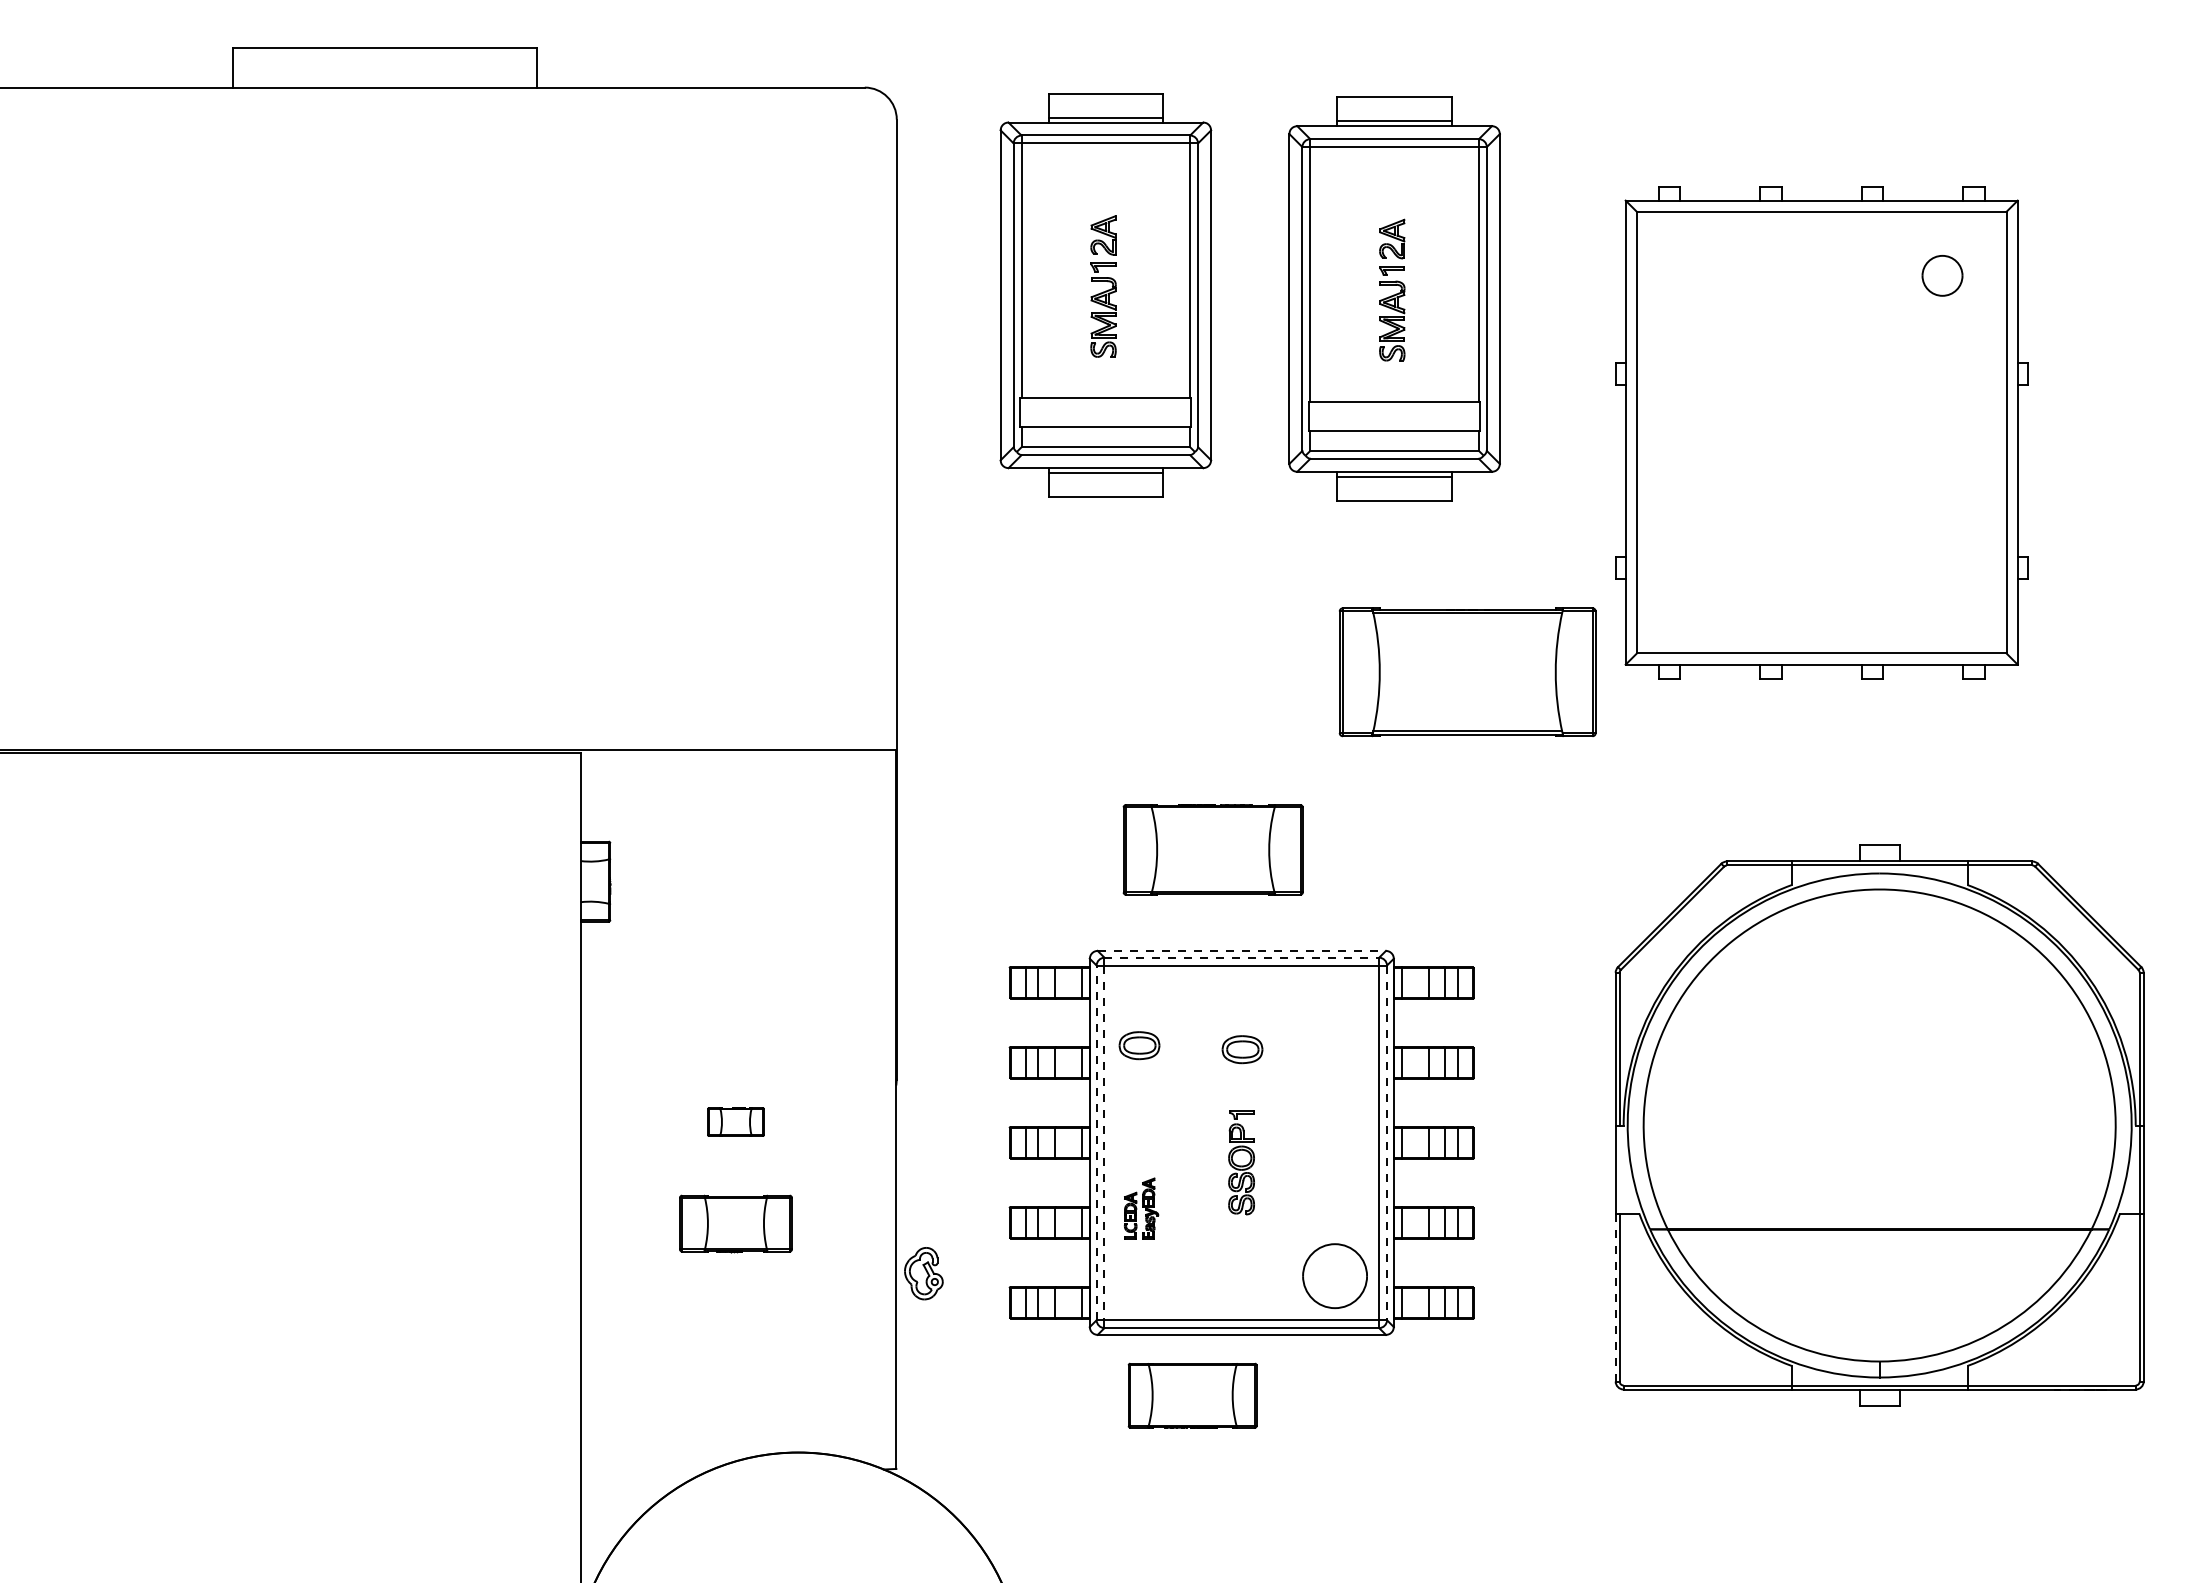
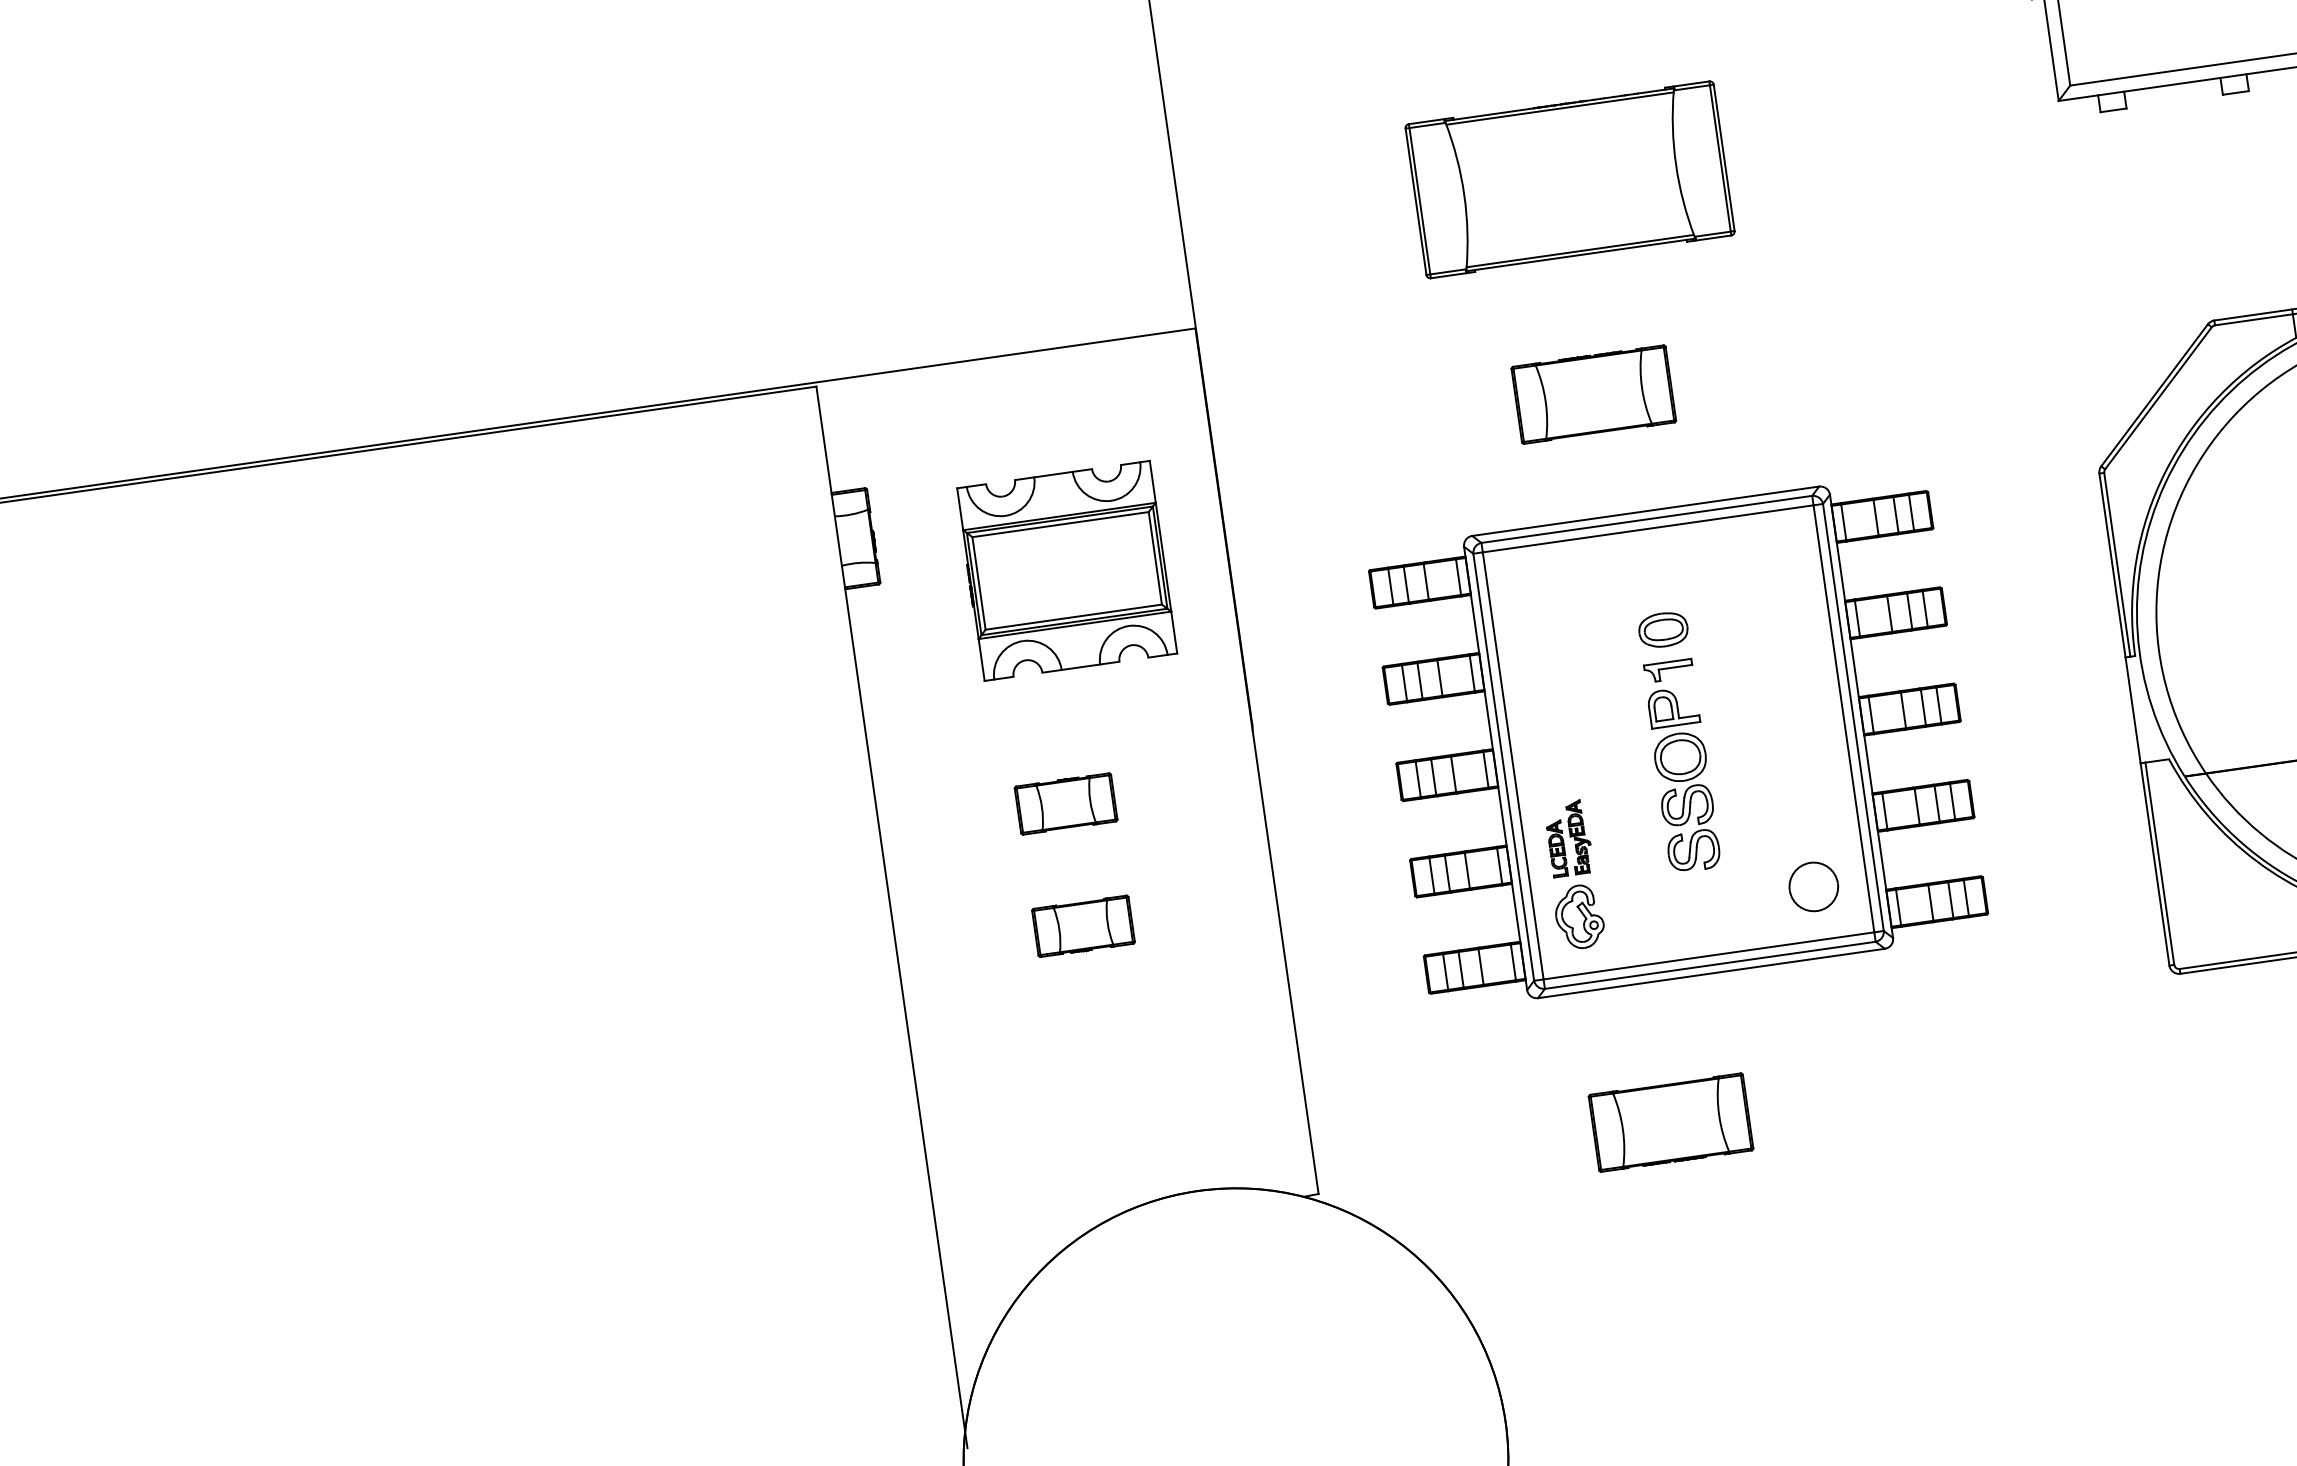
part: (1467, 672) -> (1569, 180), moved
part: (1212, 849) -> (1592, 394), size x0.71
part: (763, 931) -> (1066, 569), added
line: (1242, 950) -> (1646, 510), dashed -> solid
line: (1242, 957) -> (1647, 519), dashed -> solid
part: (1139, 1045) -> (1538, 642), removed
part: (735, 1121) -> (1065, 803), size x1.43
line: (1096, 1142) -> (1503, 766), dashed -> solid
line: (1104, 1143) -> (1513, 766), dashed -> solid
line: (1387, 1143) -> (1854, 718), dashed -> solid
part: (1241, 1162) -> (1681, 766), size x1.67
part: (735, 1223) -> (1082, 926), size x0.71
part: (923, 1273) -> (1578, 916), moved
part: (1335, 1276) -> (1814, 887), size x0.62
line: (1615, 1297) -> (2154, 864), dashed -> solid
part: (1192, 1395) -> (1670, 1122), moved

